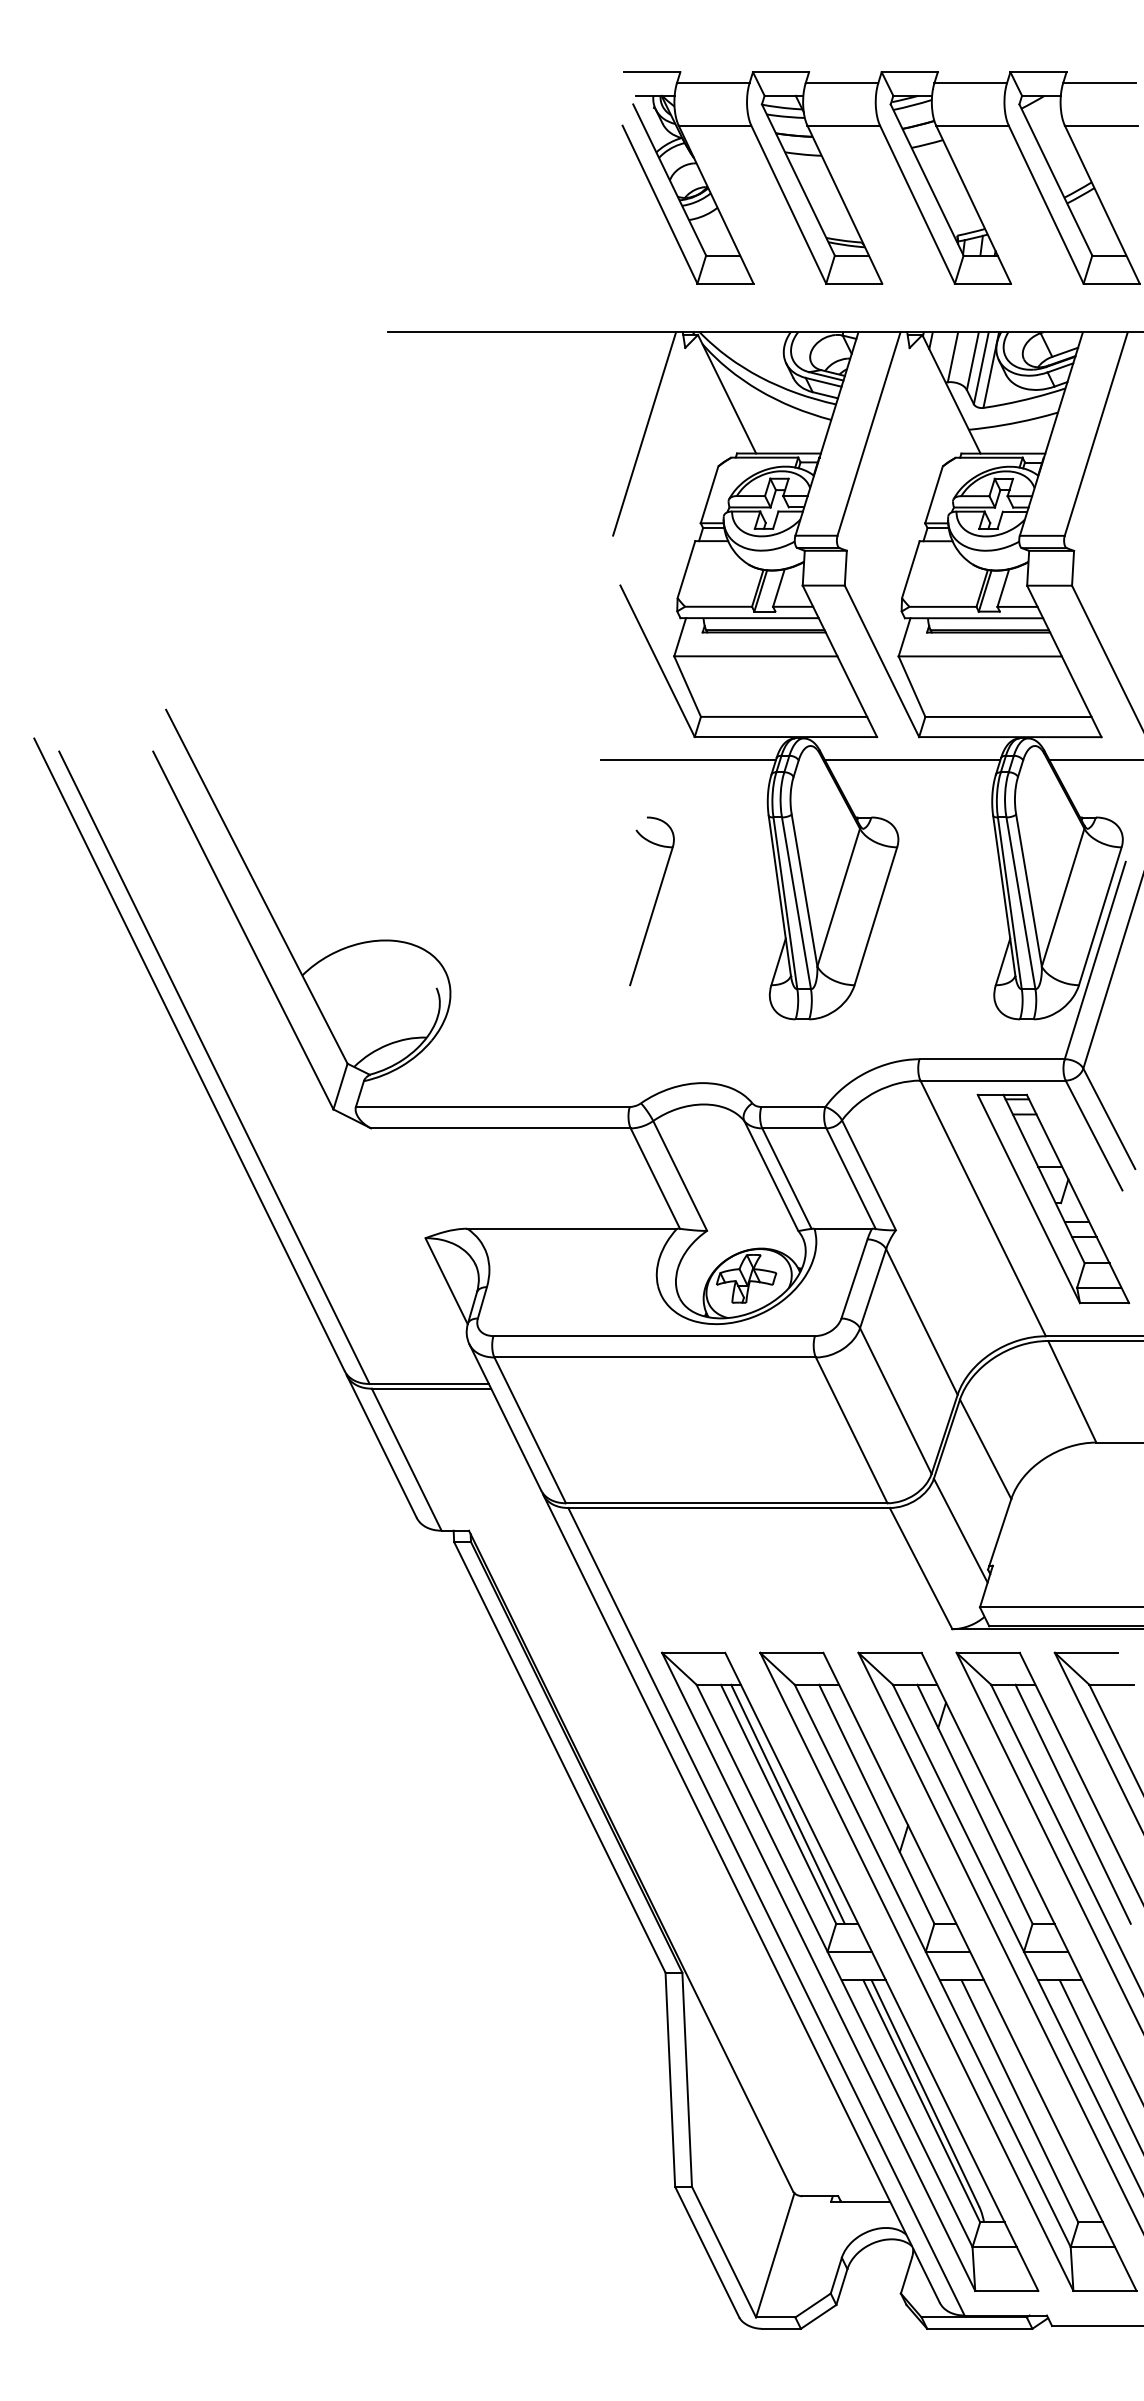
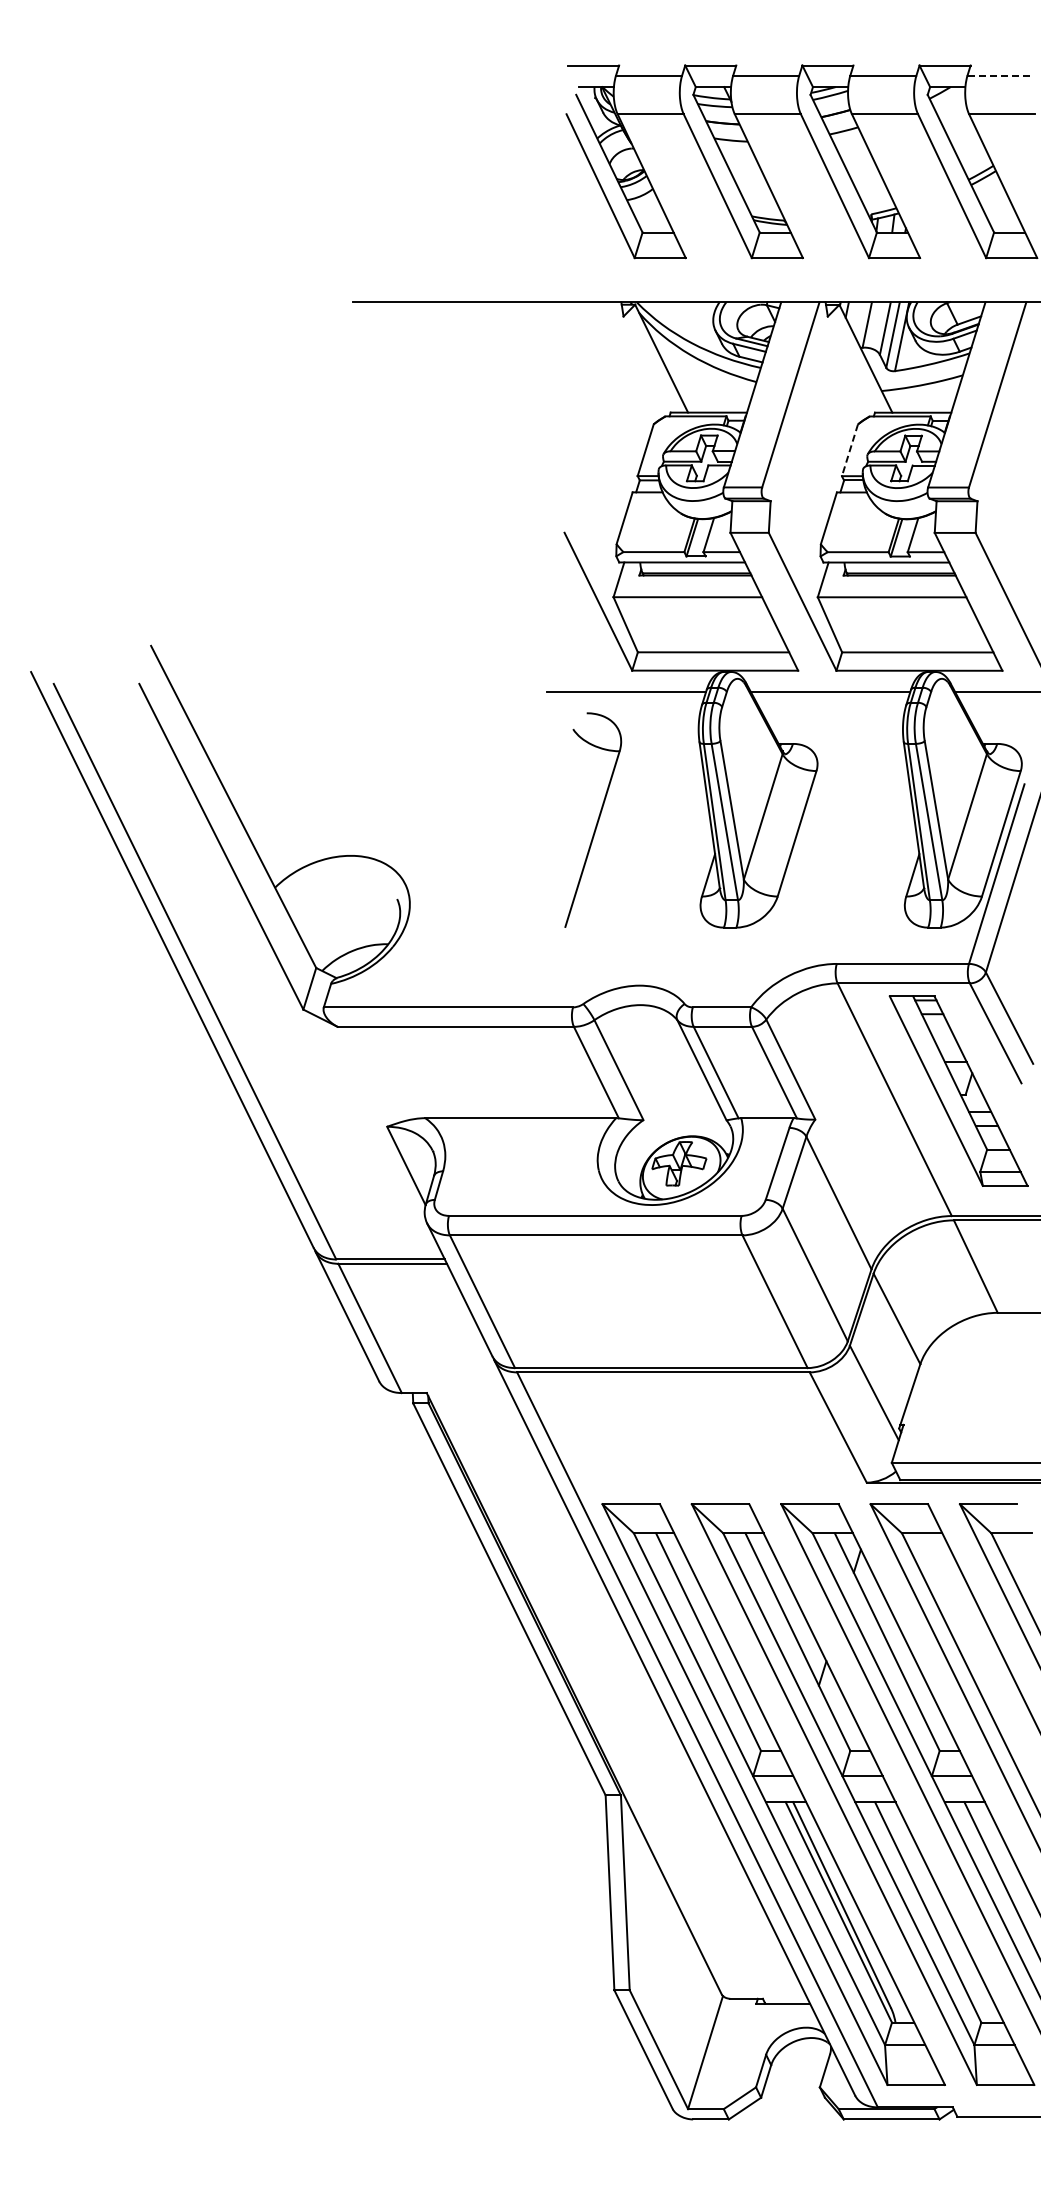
line: (1100, 83) -> (1001, 75), solid -> dashed
line: (644, 433) -> (586, 394), removed
line: (933, 495) -> (849, 450), solid -> dashed
part: (652, 901) -> (593, 820), size x1.4
line: (787, 1803) -> (716, 1641), removed
line: (1073, 1803) -> (976, 1641), removed

